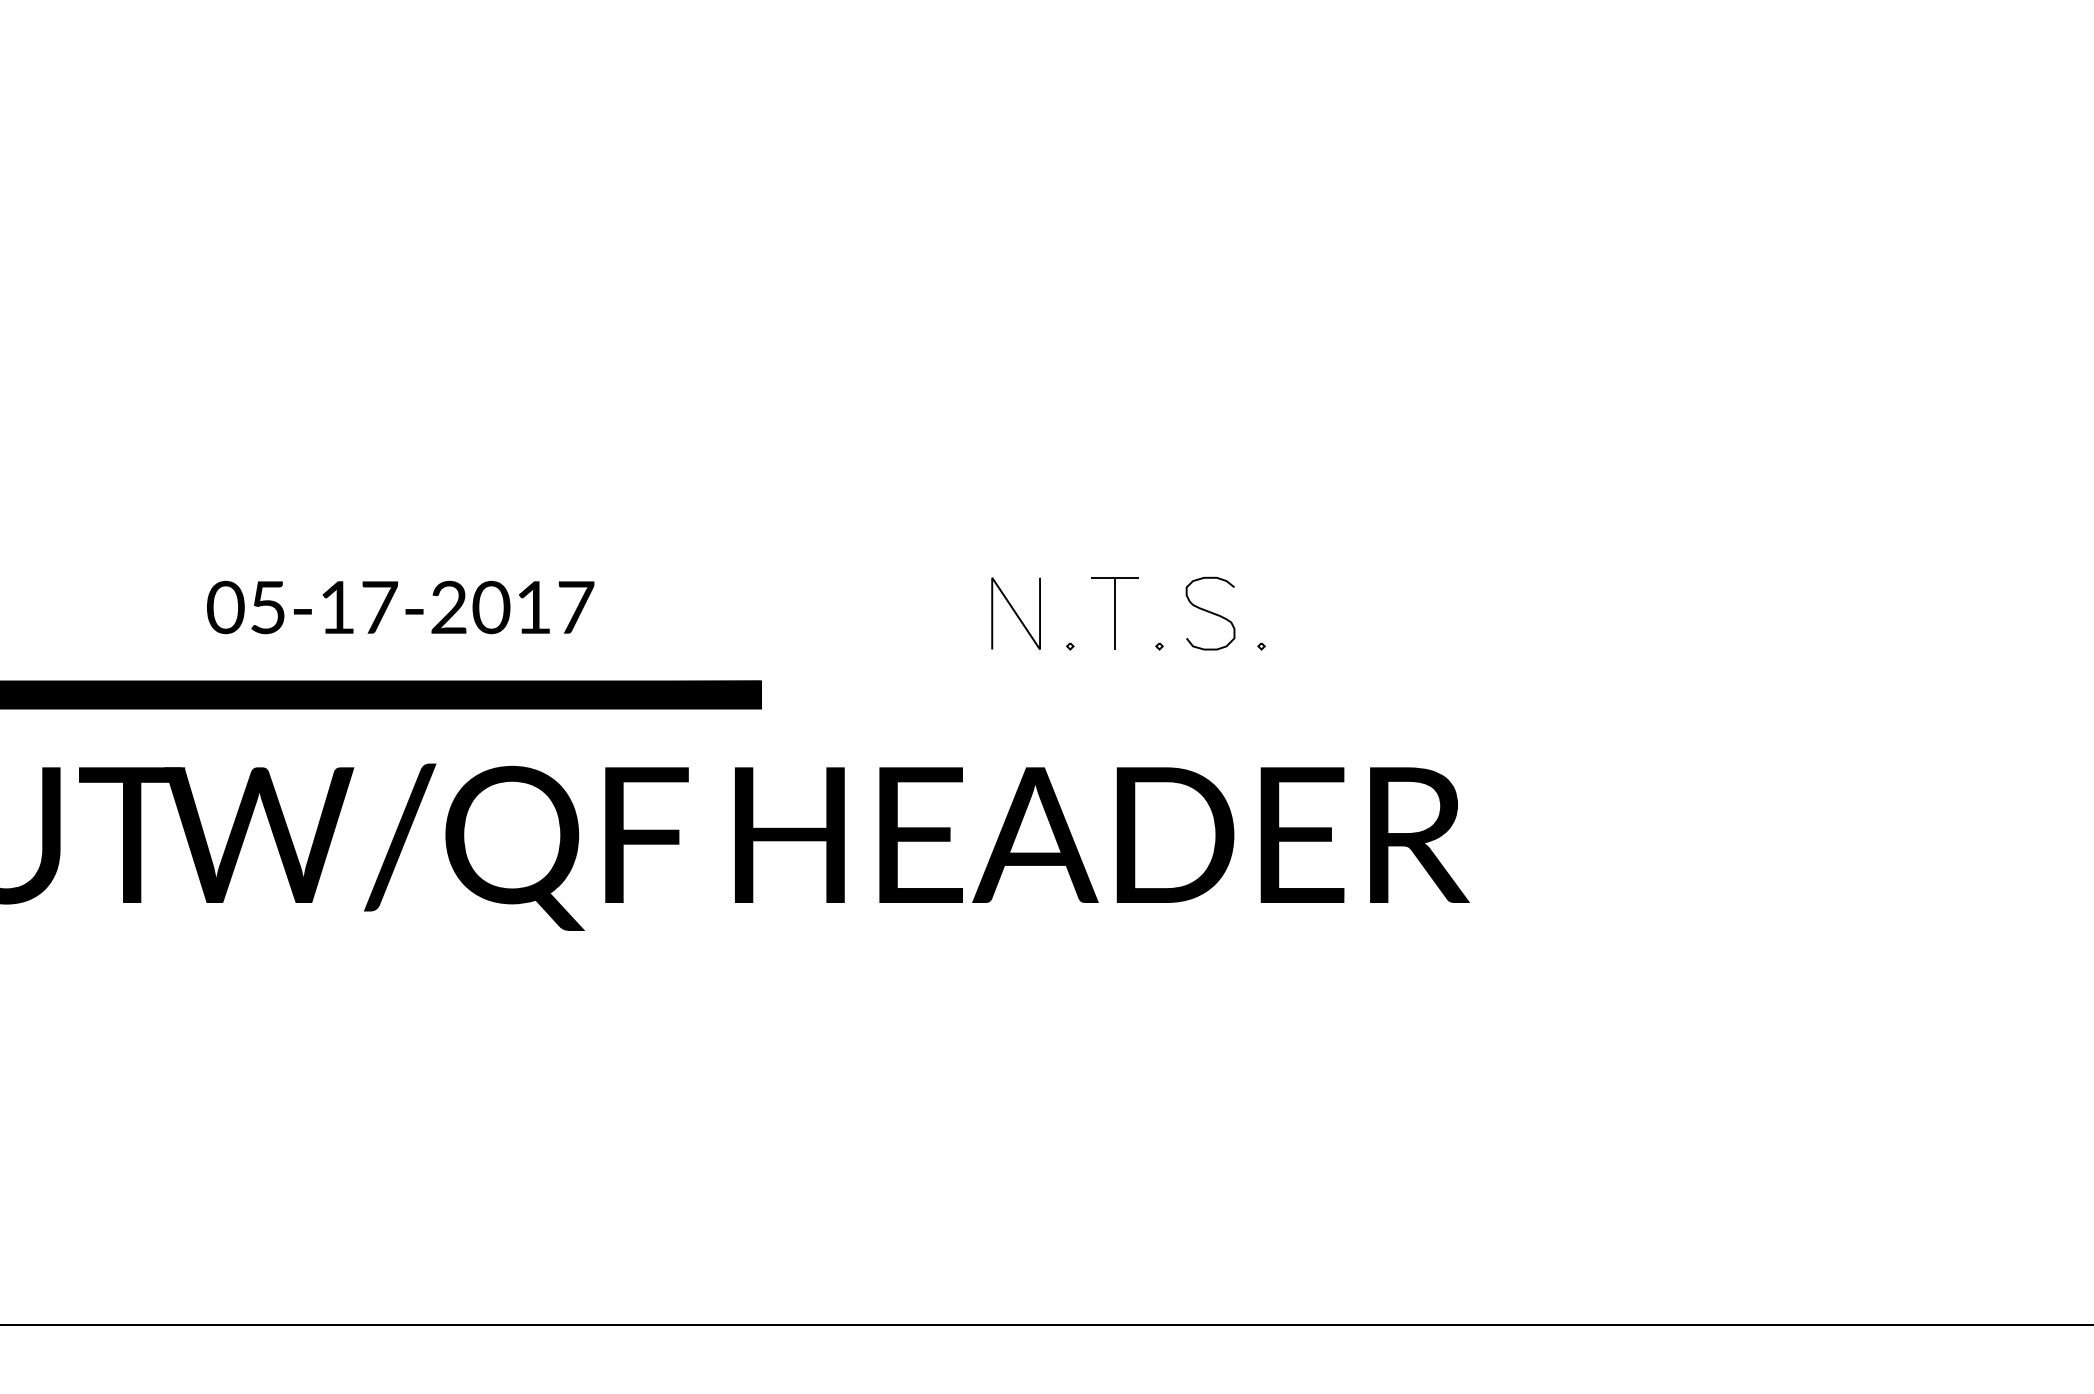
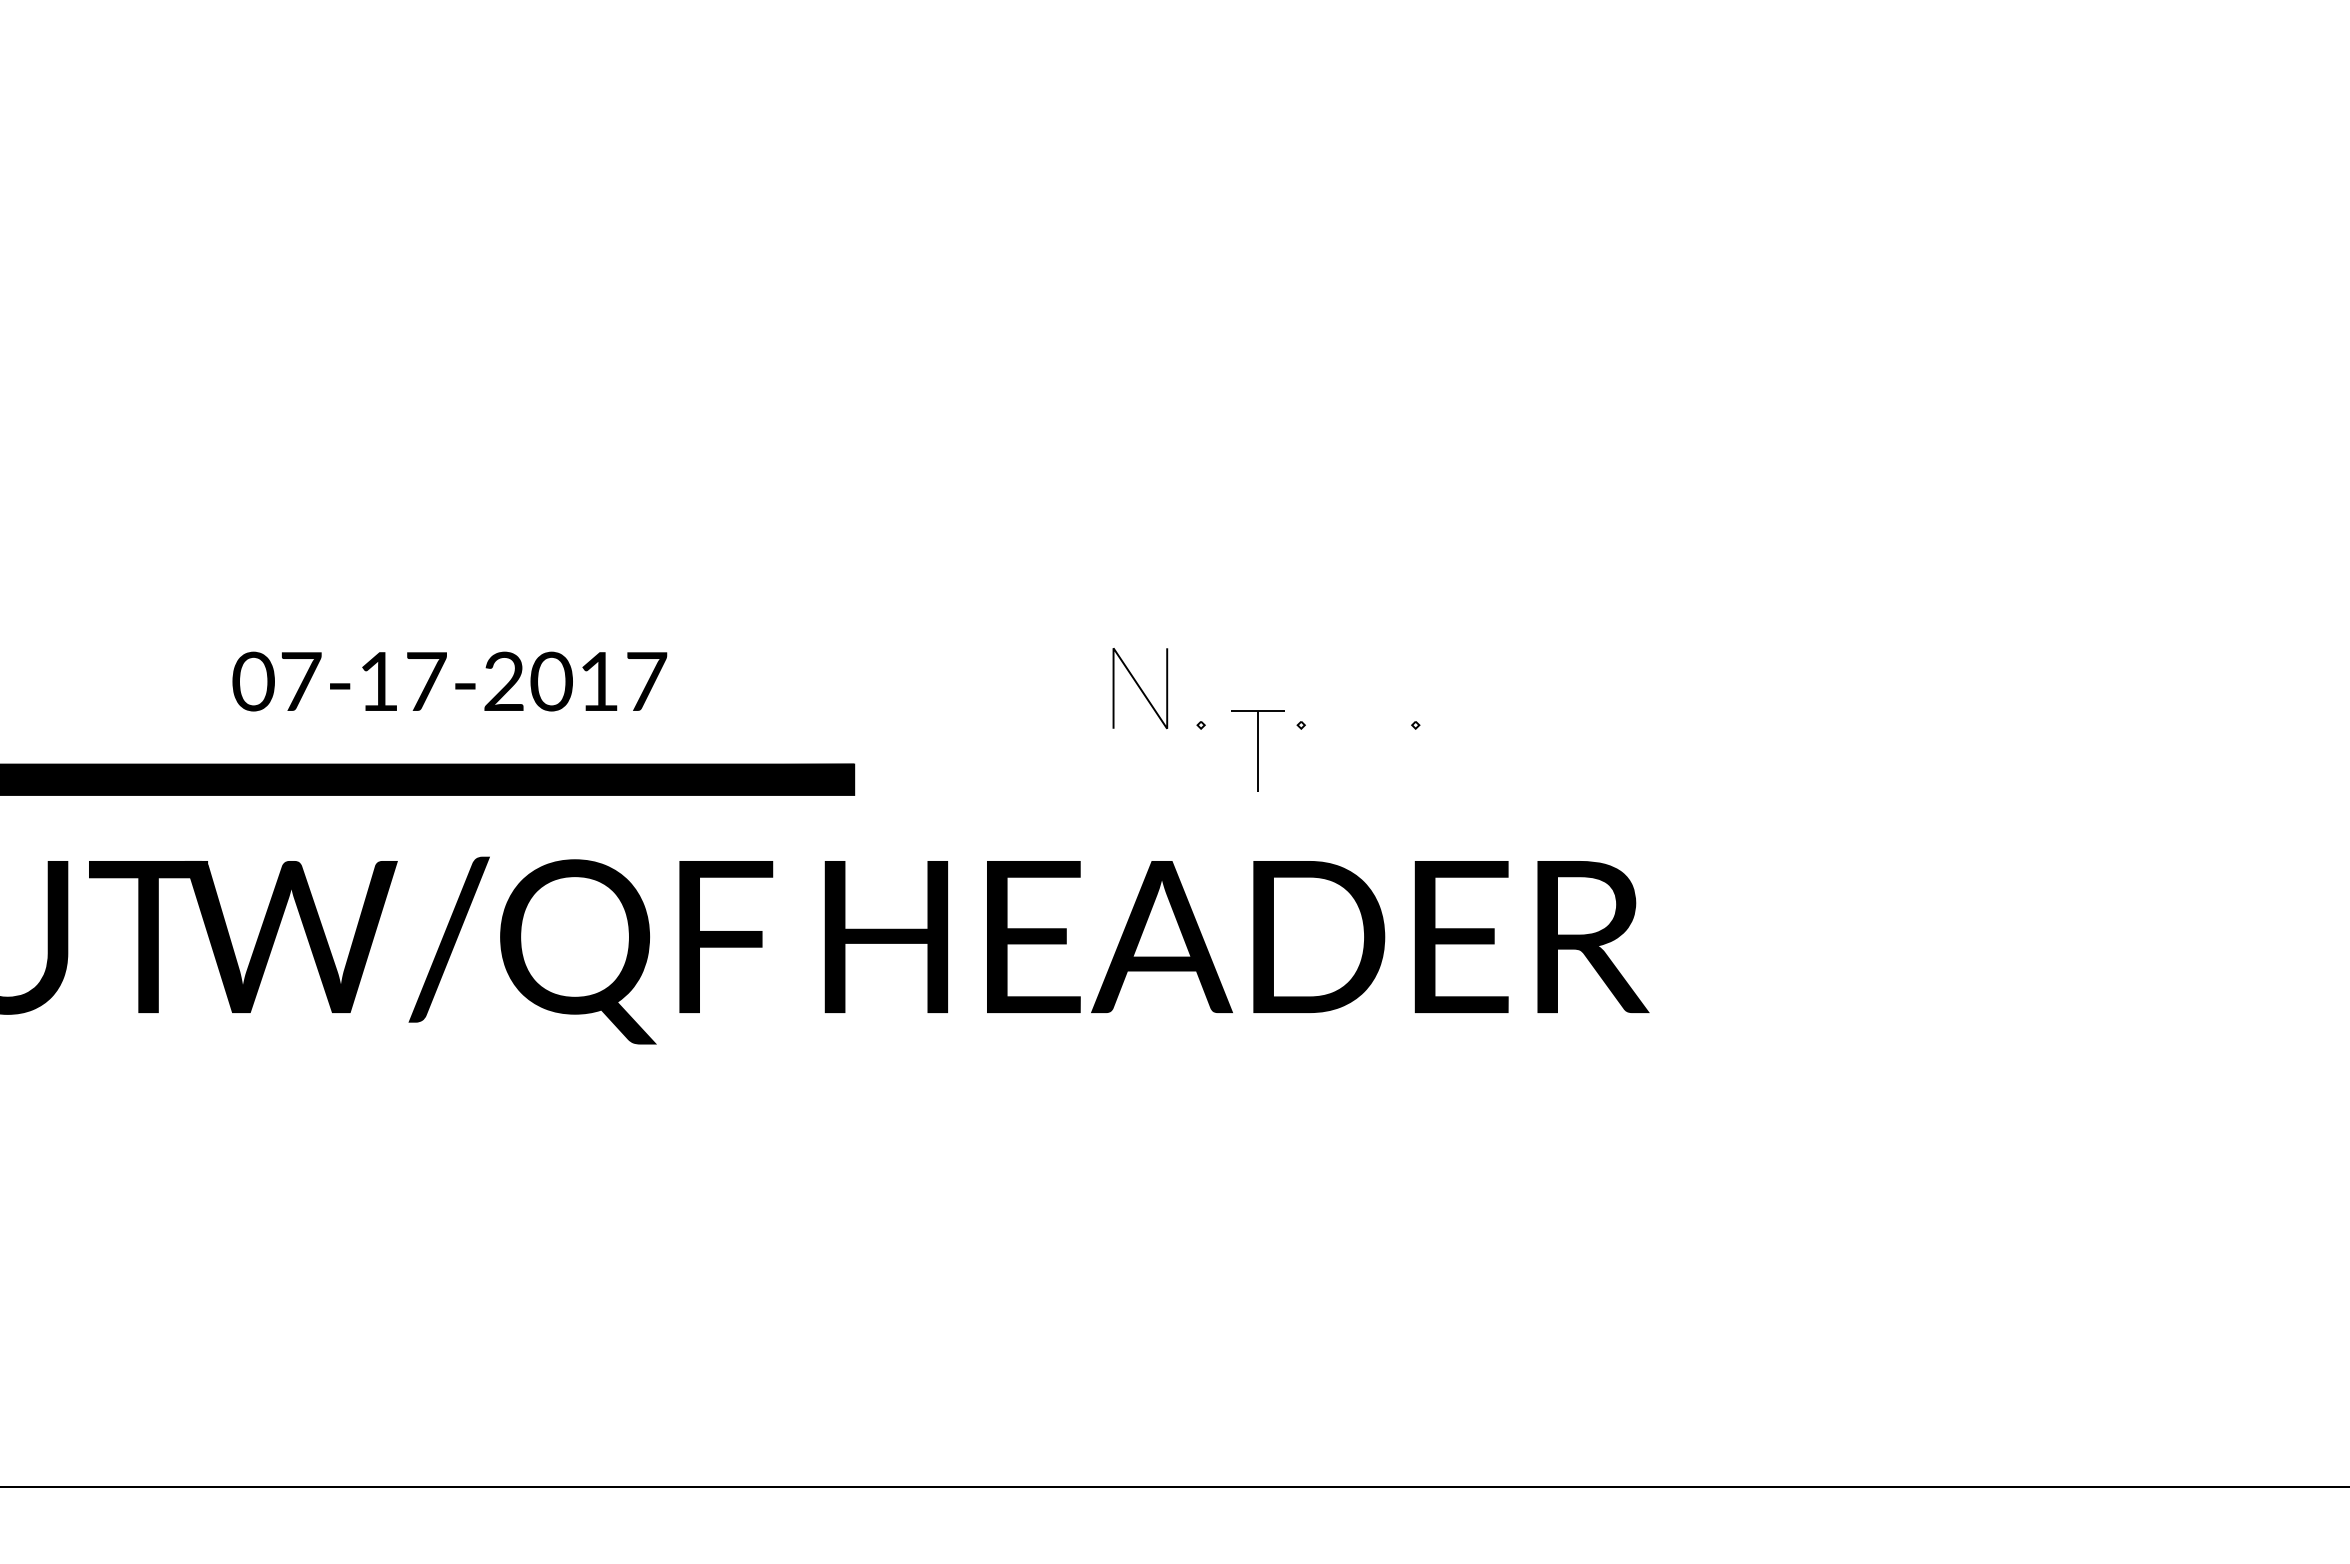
text: (268, 607) -> (301, 681), 05-17-2017 -> 07-17-2017
part: (1114, 612) -> (1257, 750), moved
curve: (1210, 613) -> (1358, 688), removed

